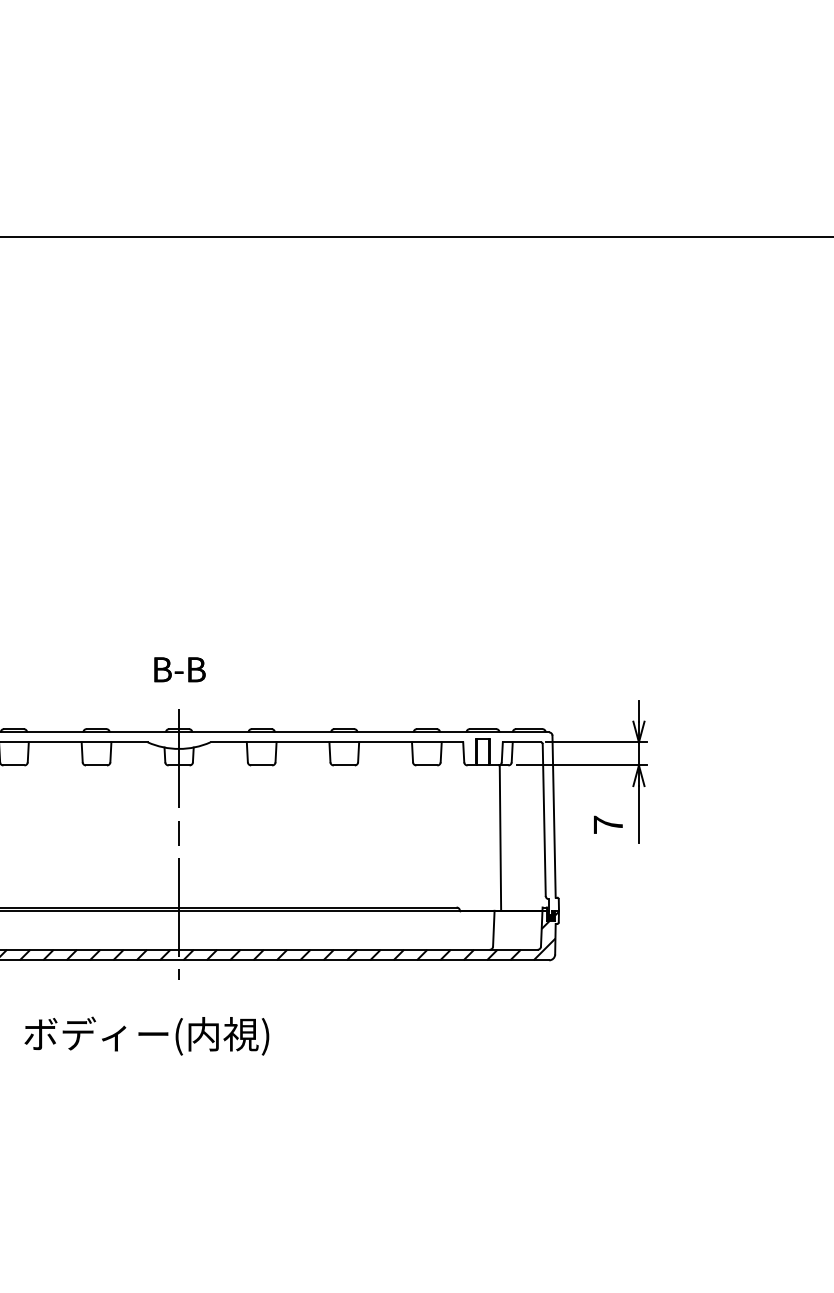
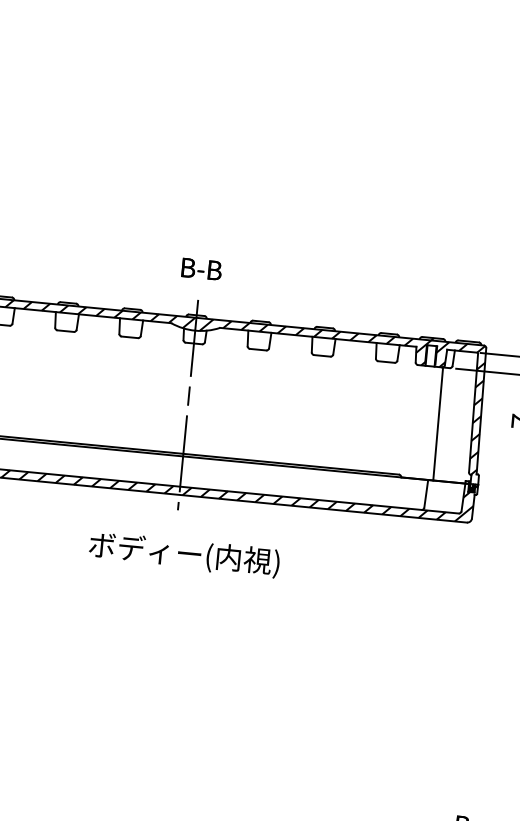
hatch: (90, 739) -> (127, 316), added
hatch: (369, 814) -> (338, 395), added
text: (146, 1035) -> (184, 554), moved

